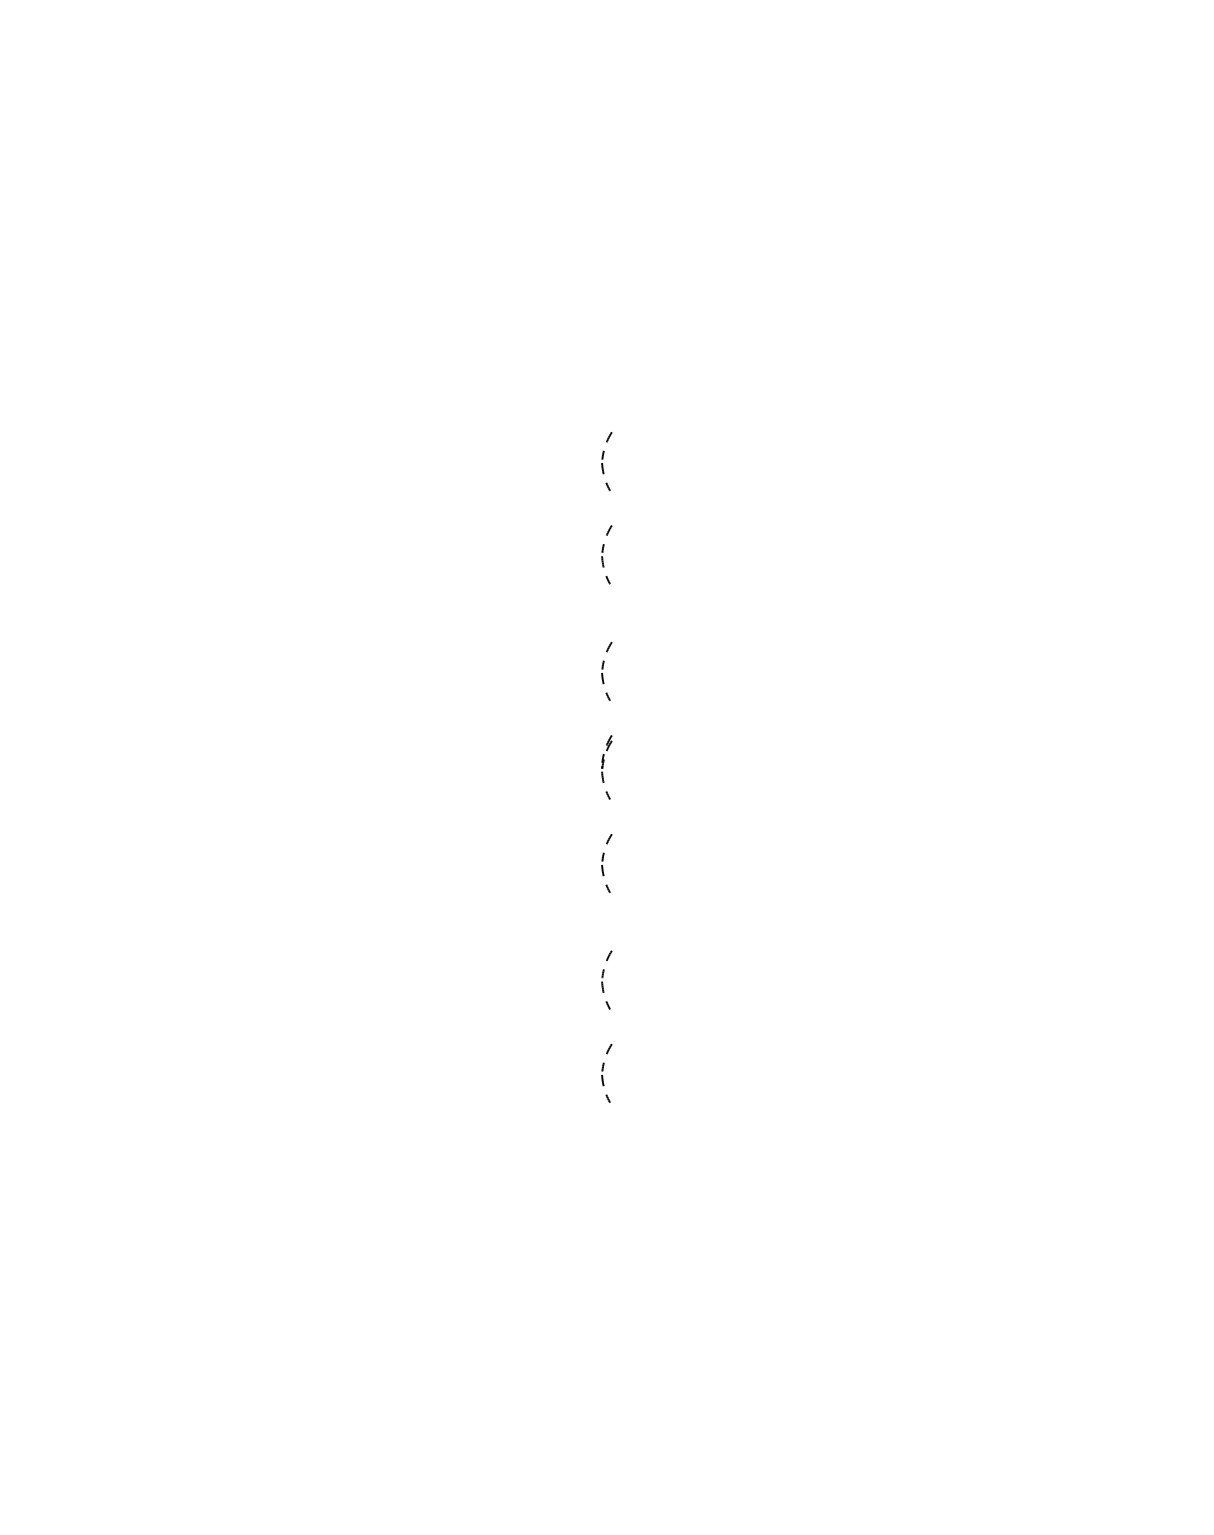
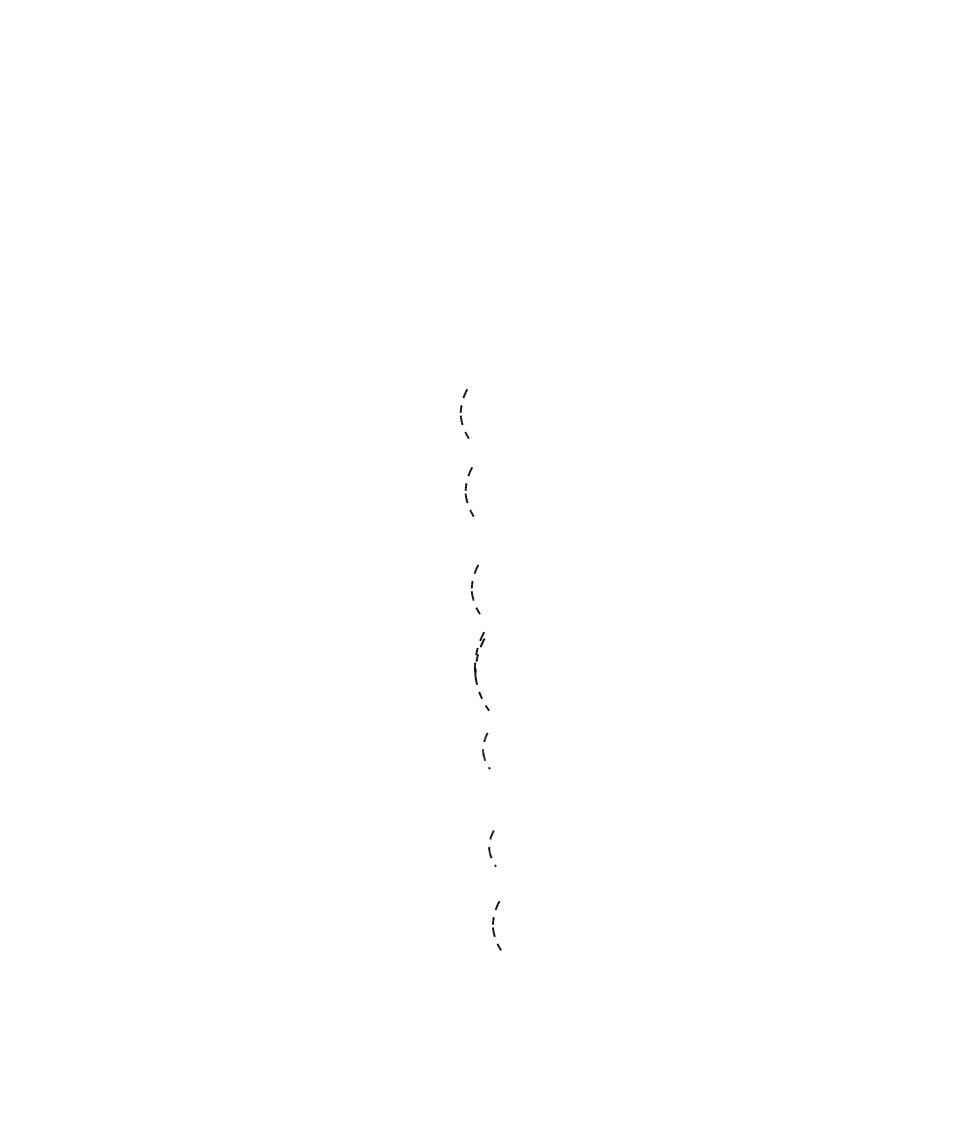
part: (606, 767) -> (480, 670), size x1.4
part: (606, 863) -> (485, 750), size x0.7
part: (606, 979) -> (491, 847), size x0.7

